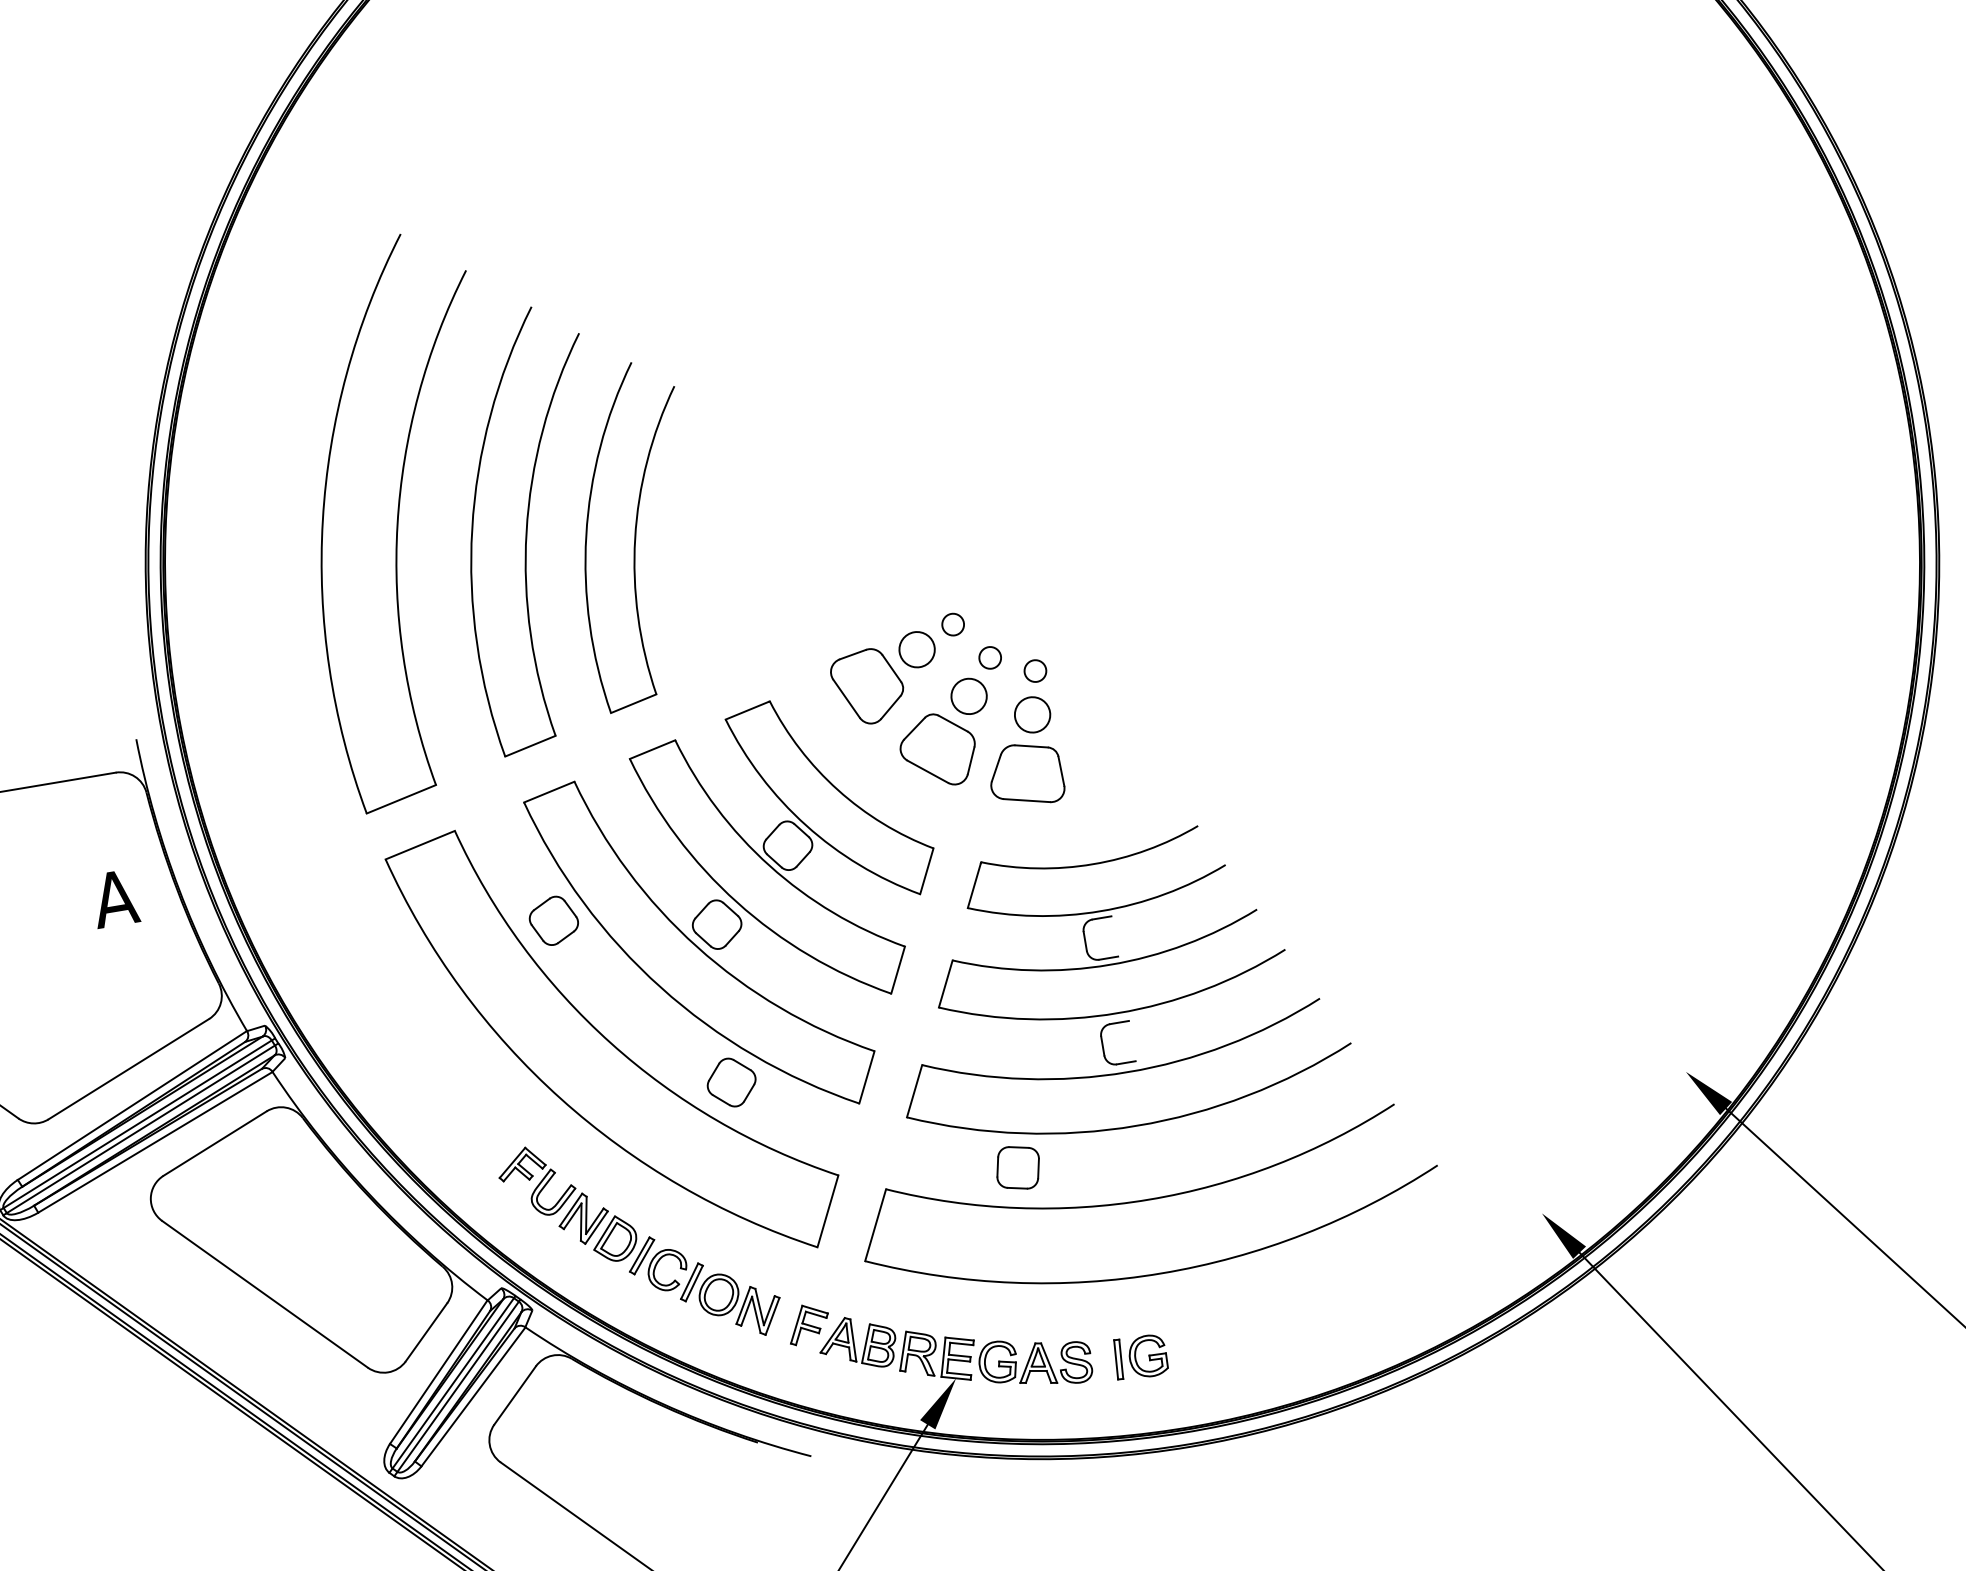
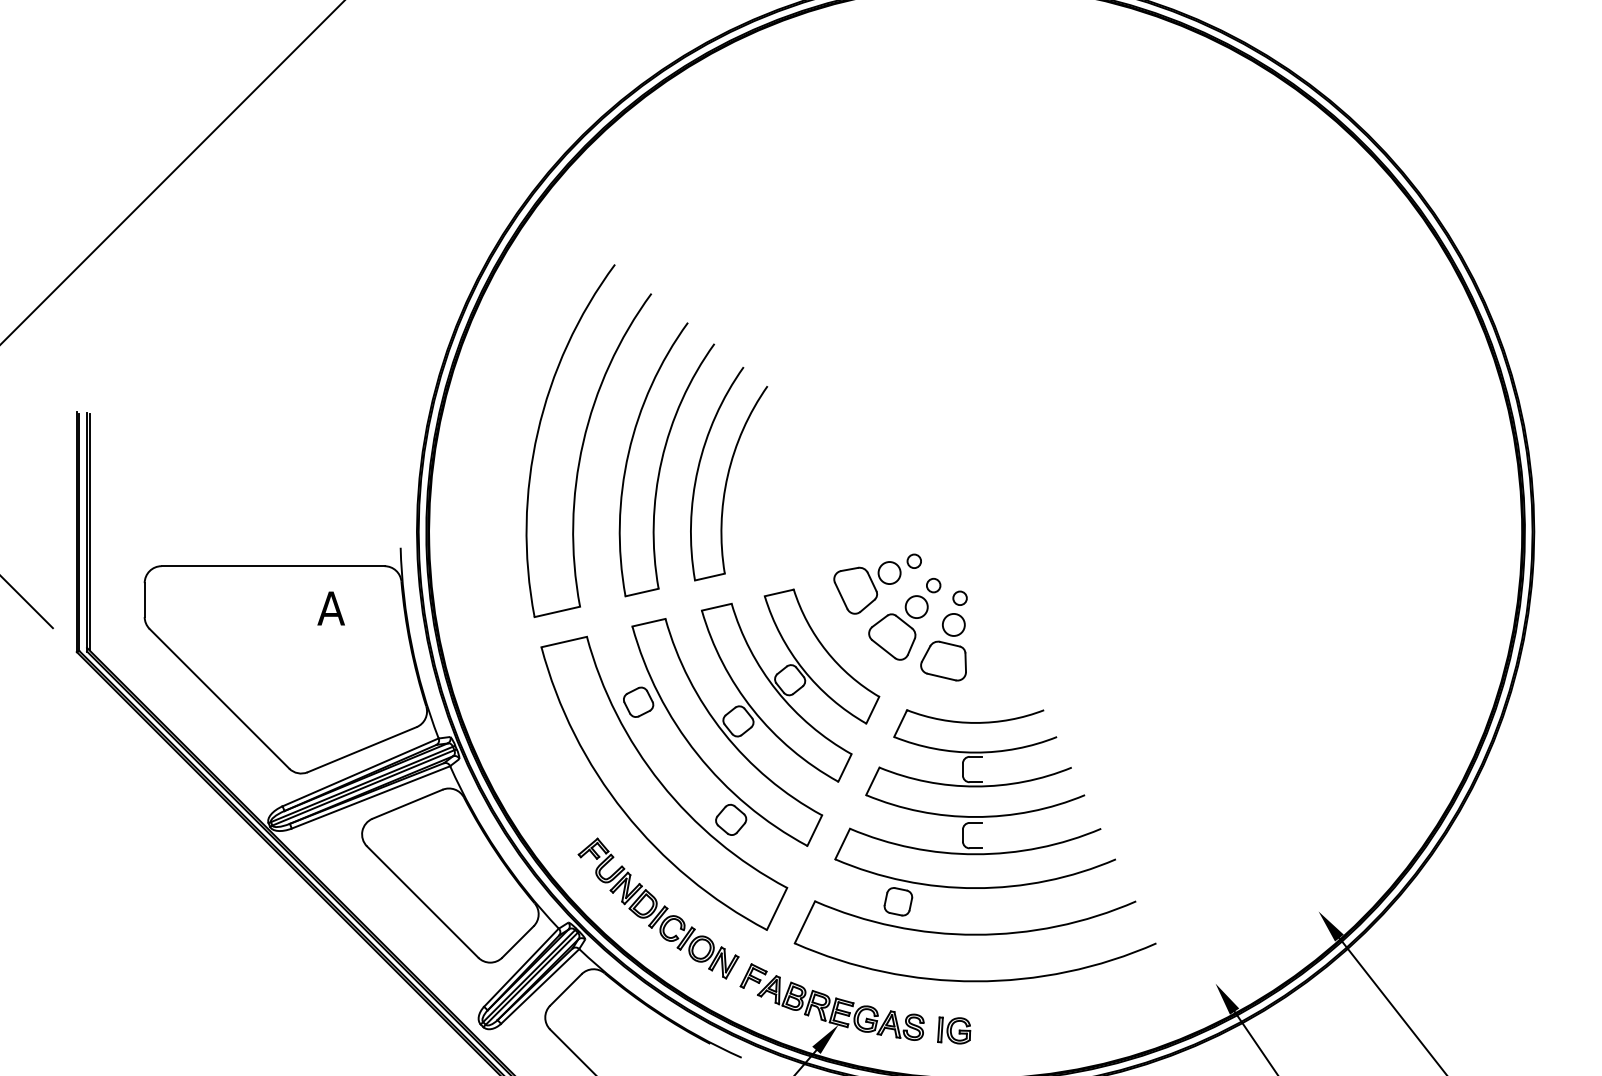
part: (113, 898) -> (330, 608), moved

